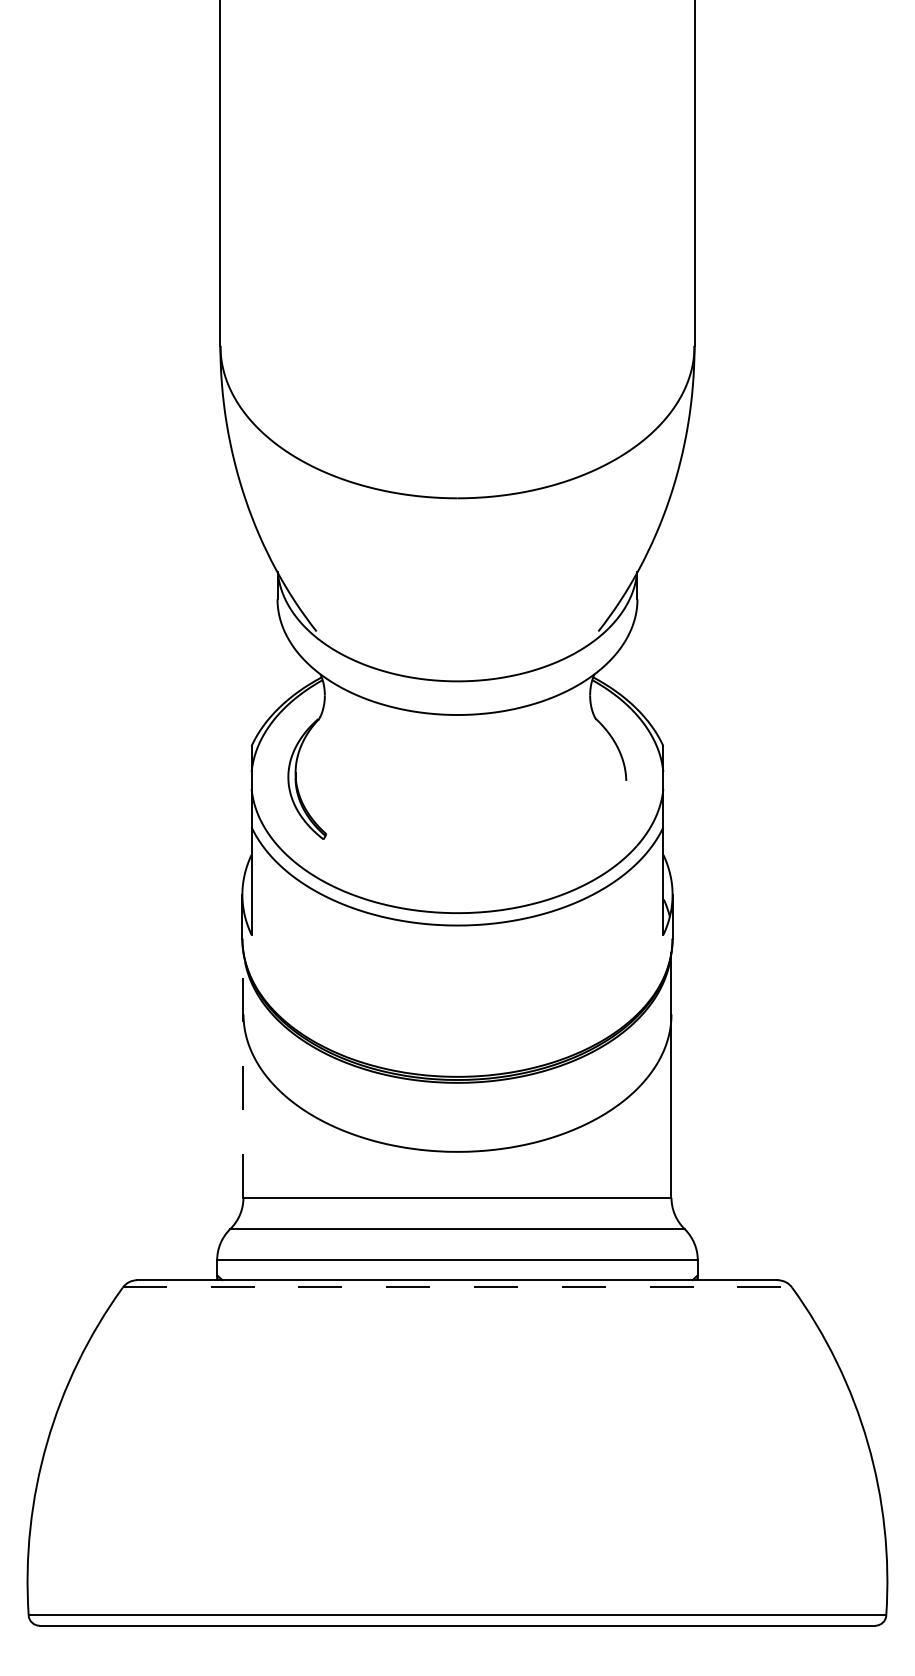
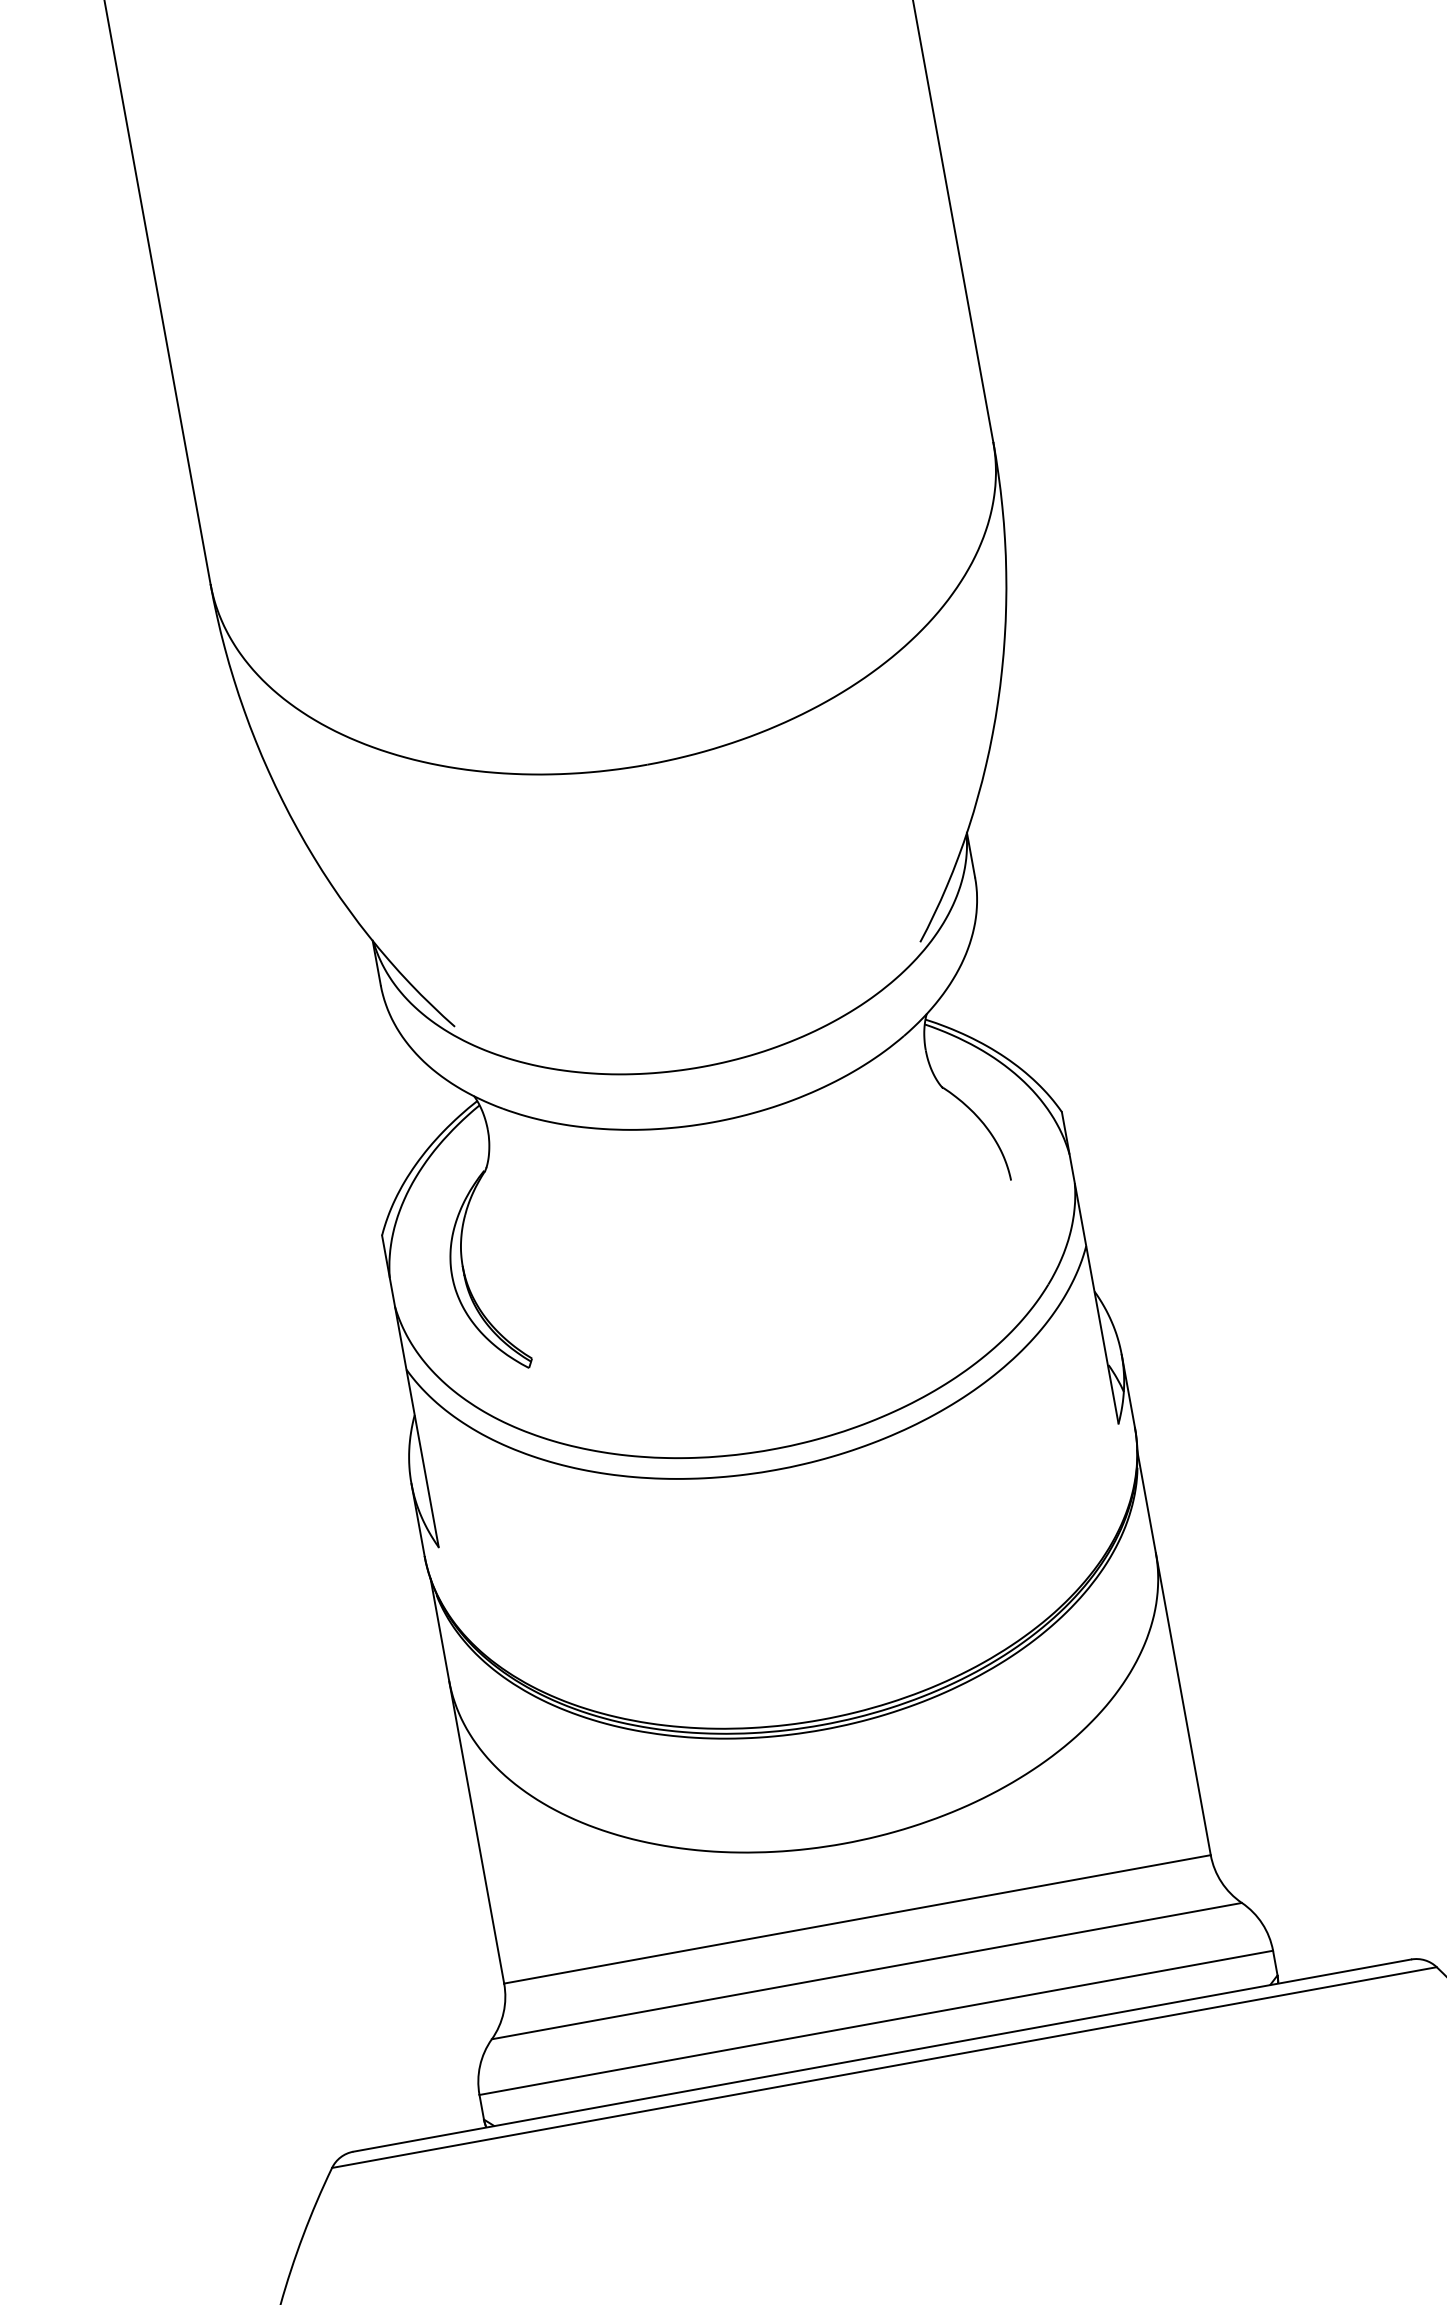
line: (243, 1075) -> (467, 1781), dashed -> solid
line: (457, 1287) -> (884, 2067), dashed -> solid

